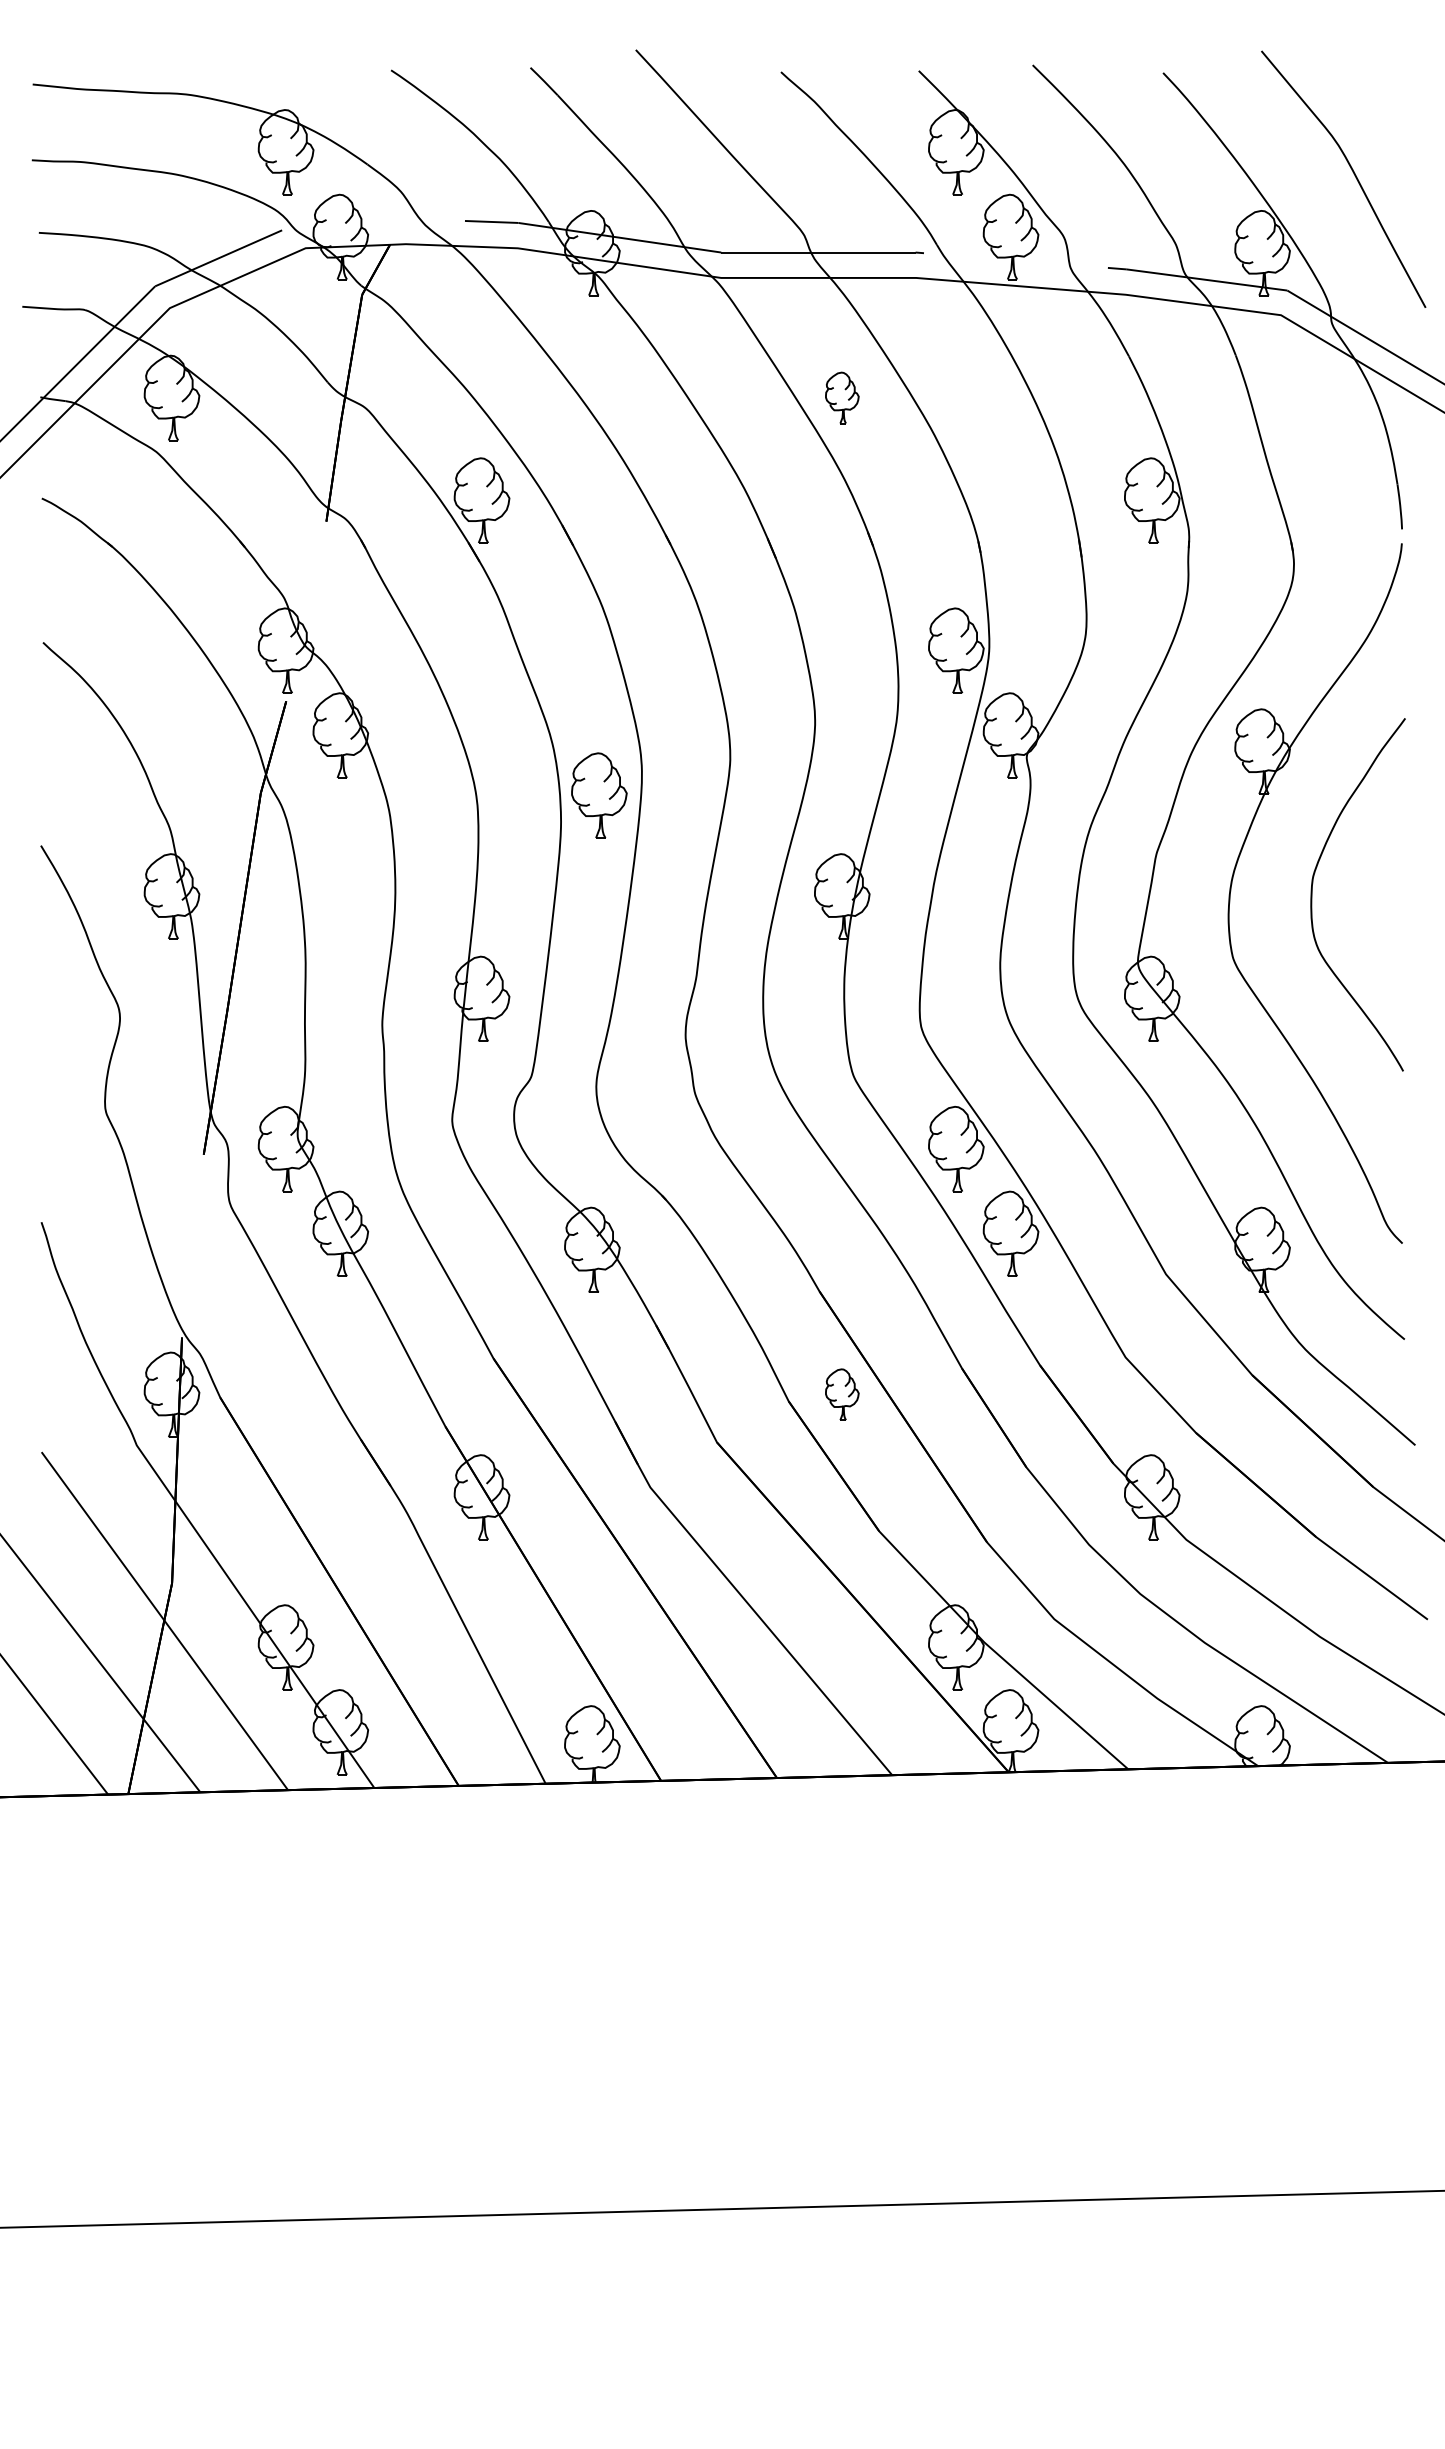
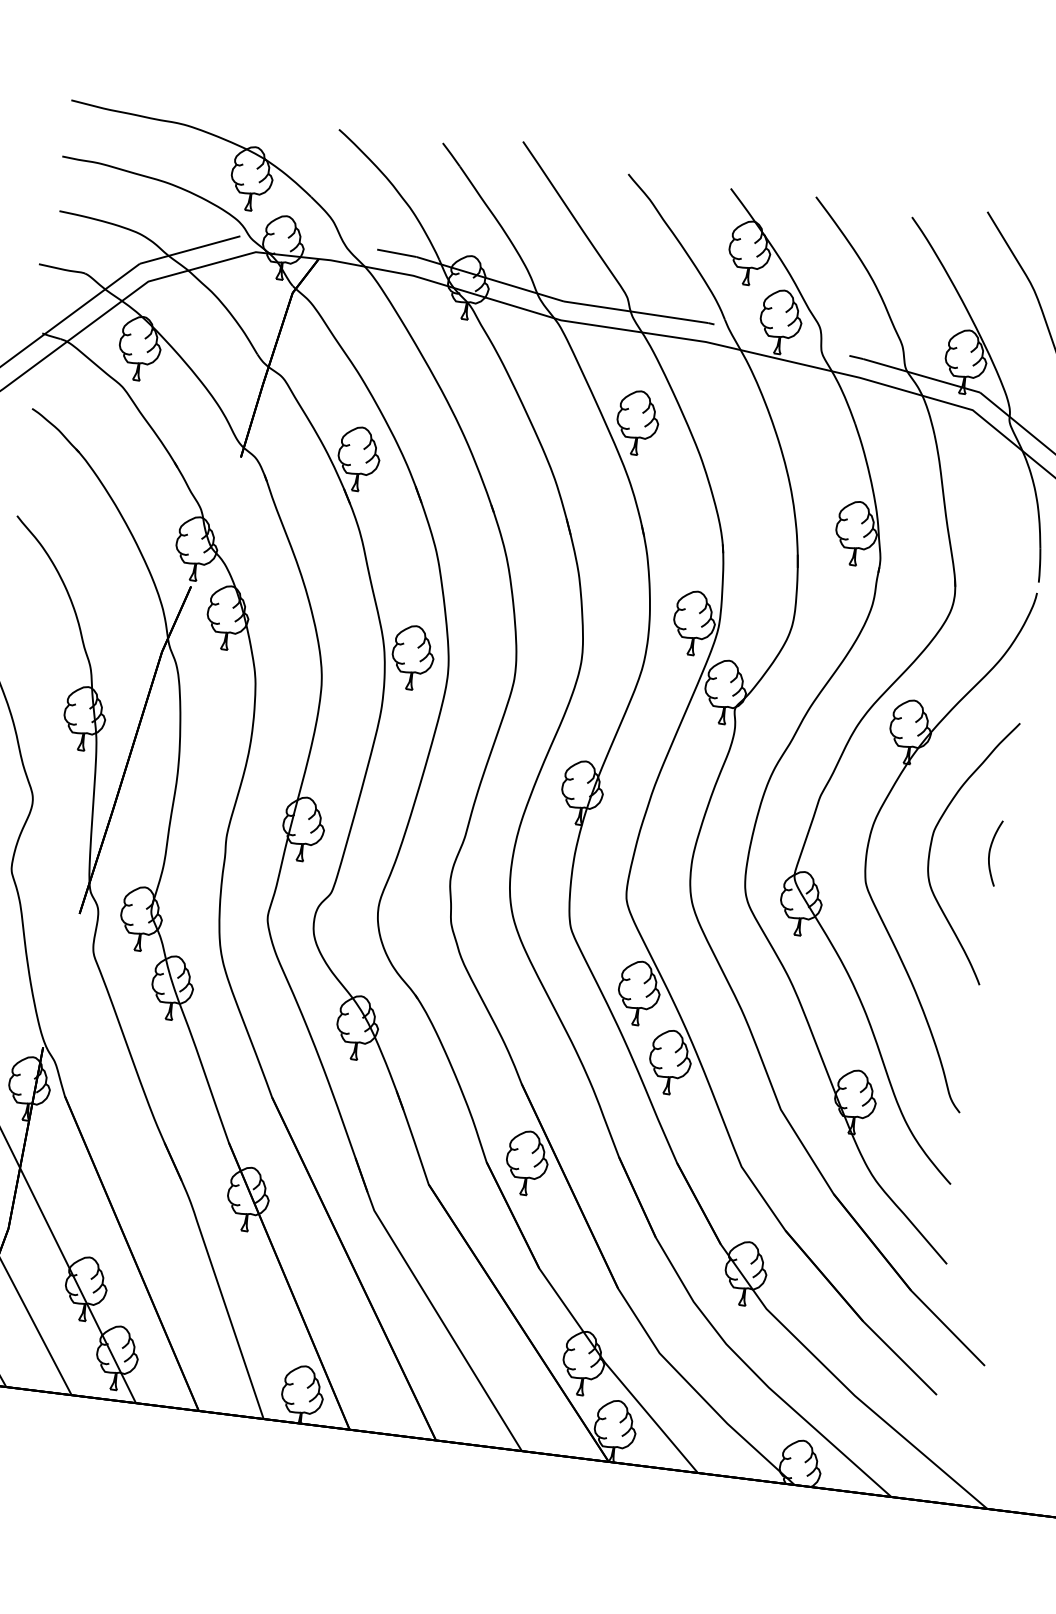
part: (842, 397) -> (637, 422), size x1.67
part: (599, 795) -> (412, 657), moved
curve: (1391, 894) -> (990, 852), added
part: (842, 1394) -> (527, 1162), size x1.67

